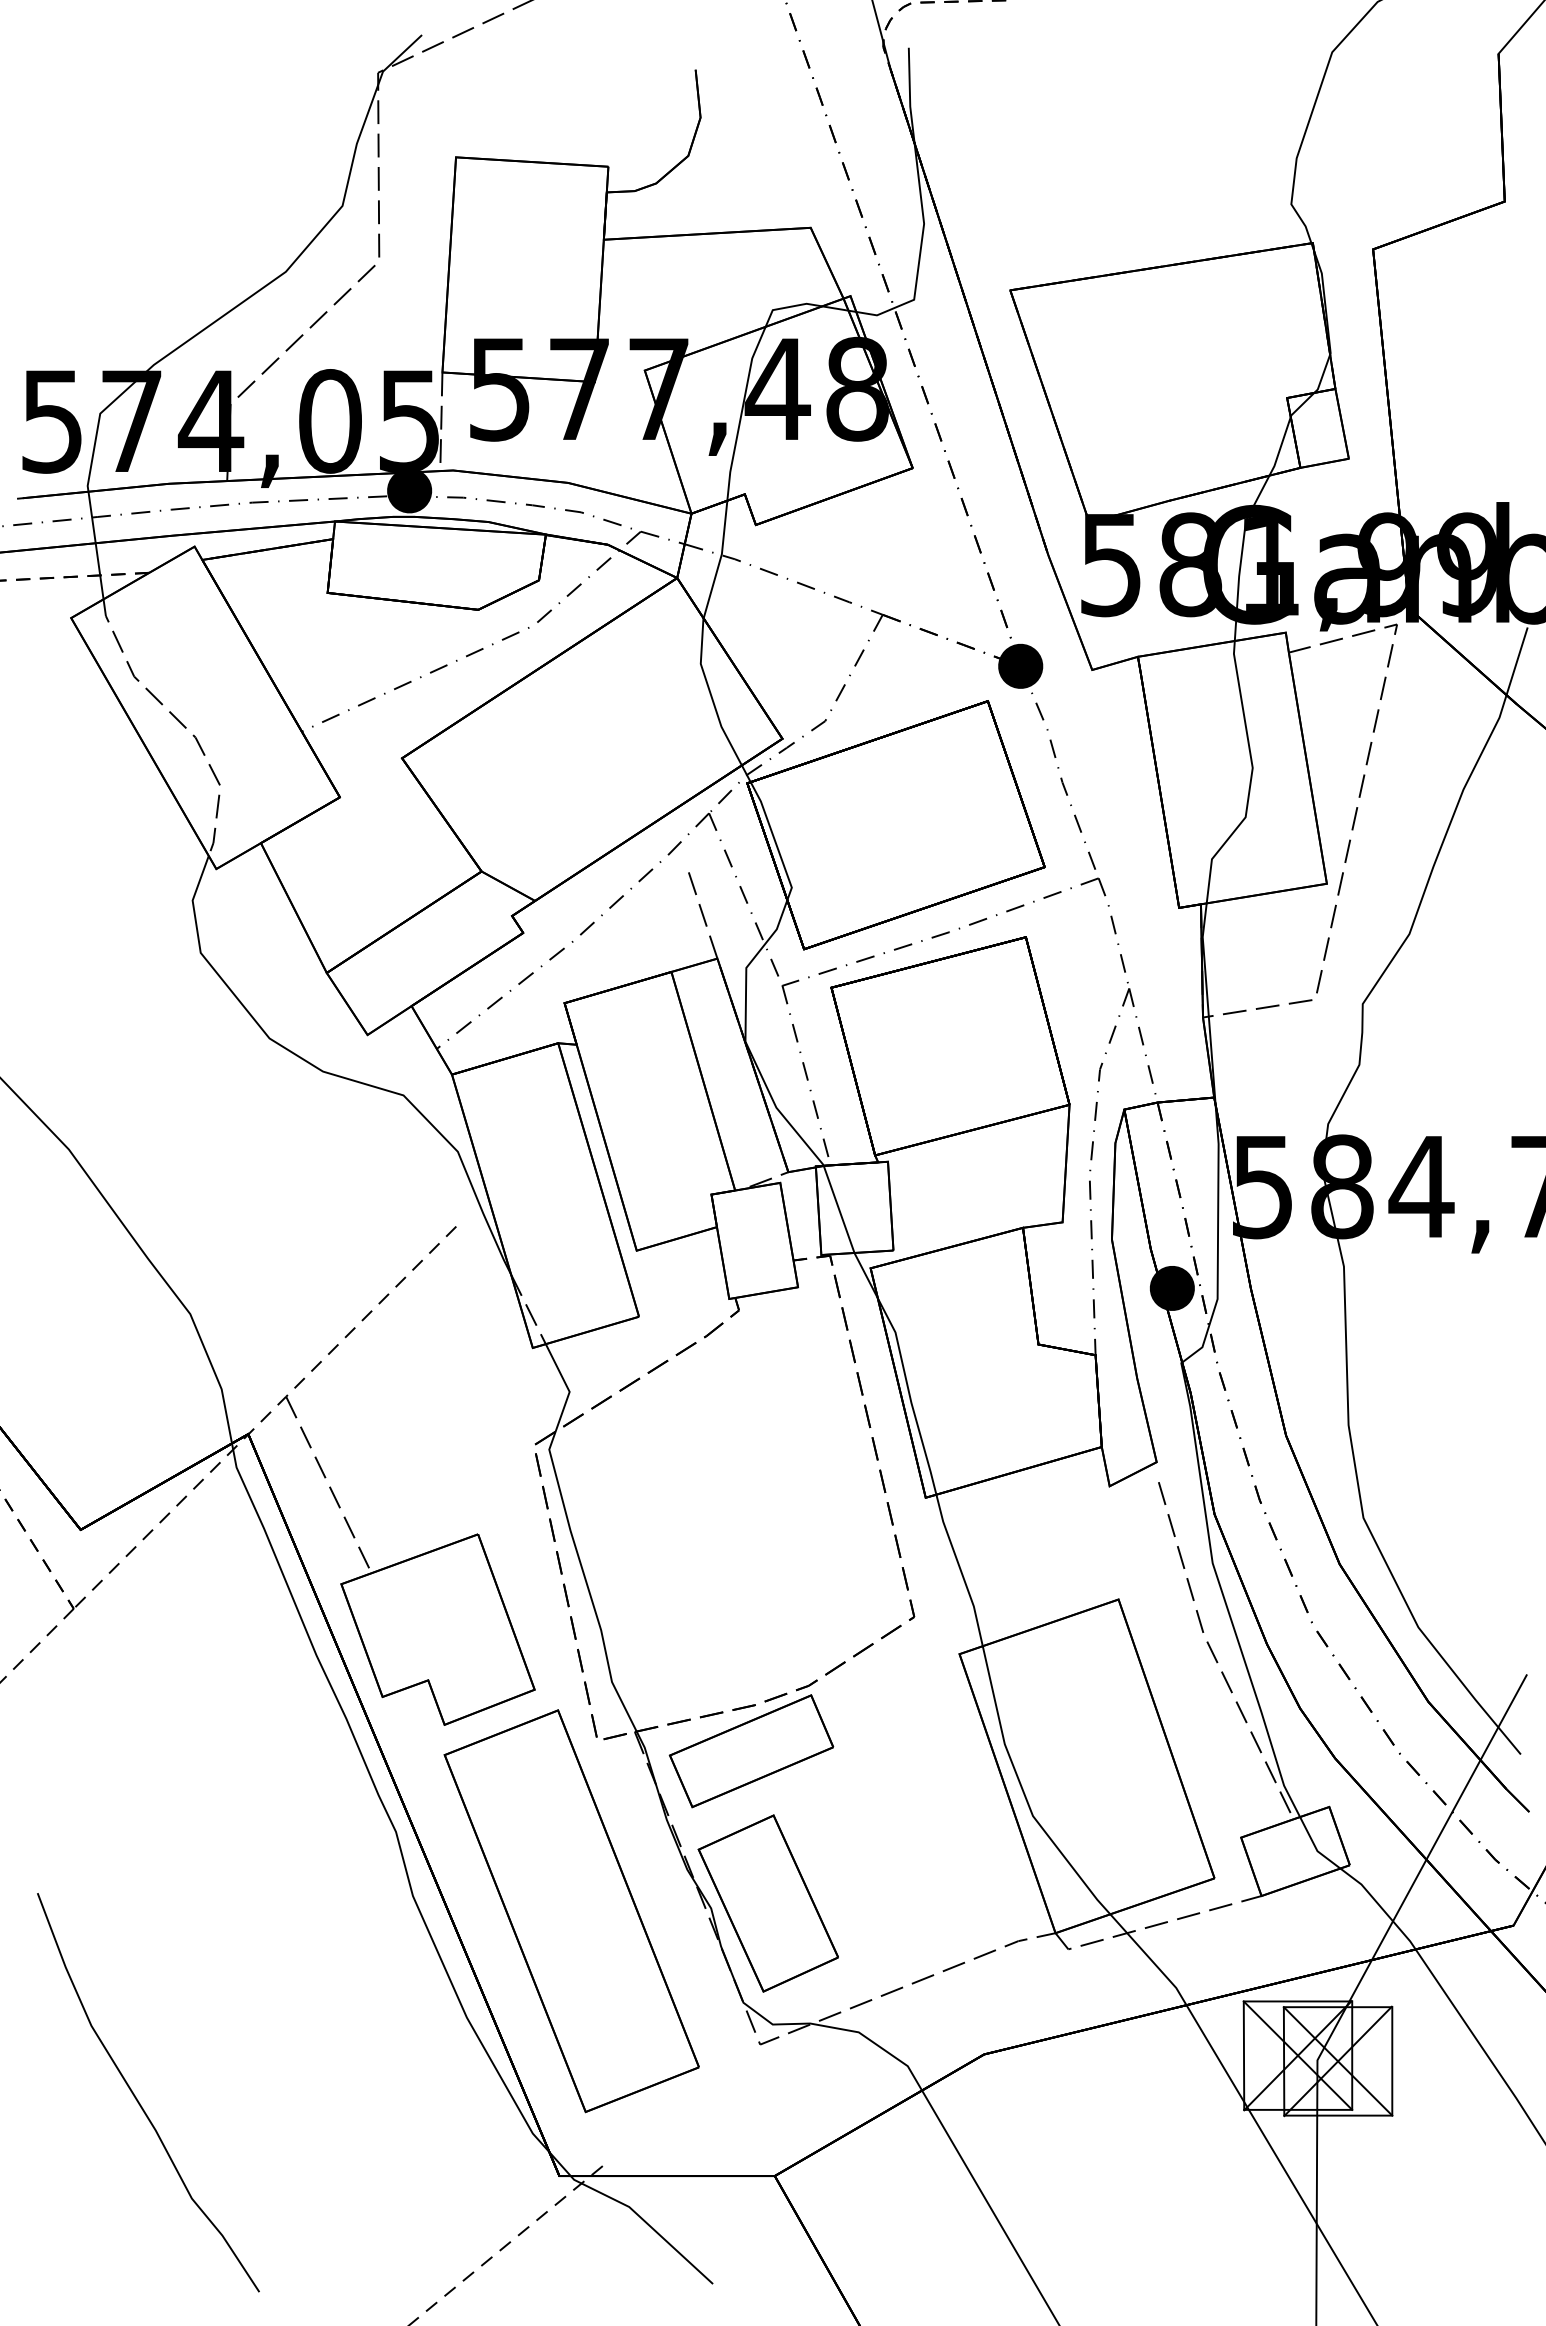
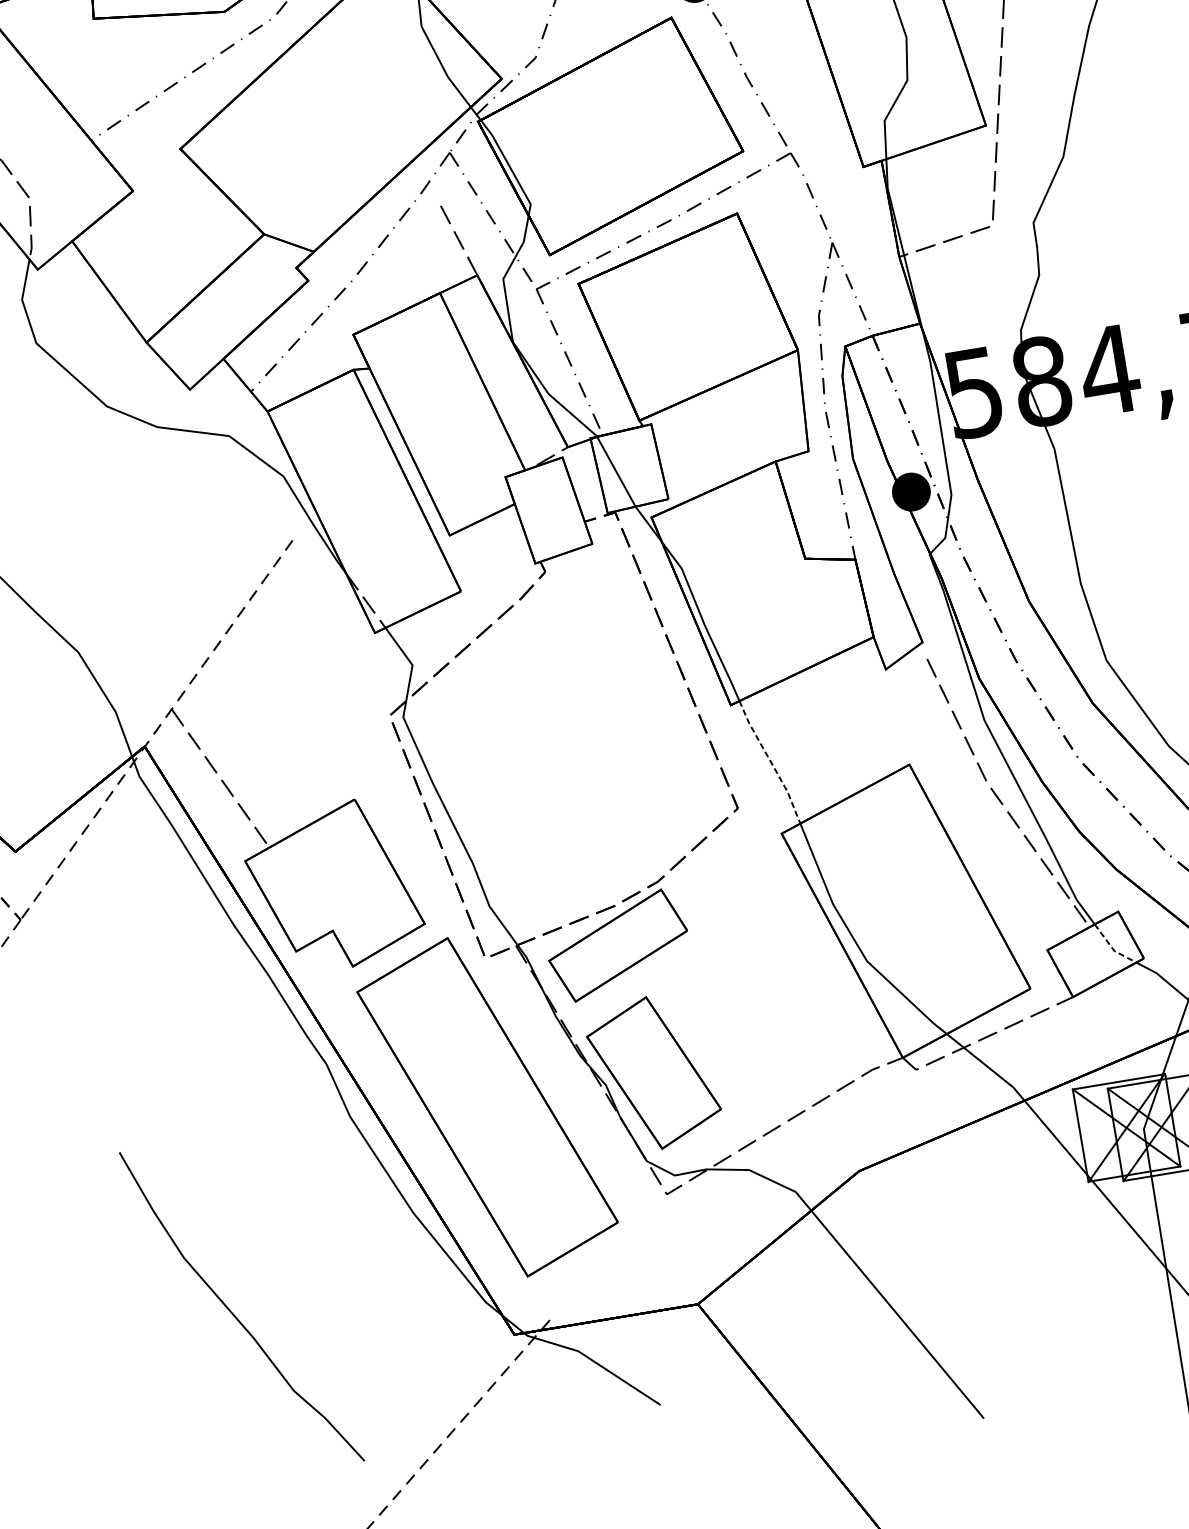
line: (960, 1570) -> (770, 762), solid -> dashed
line: (1315, 1847) -> (1112, 948), solid -> dashed
curve: (137, 2098) -> (233, 1313), moved

